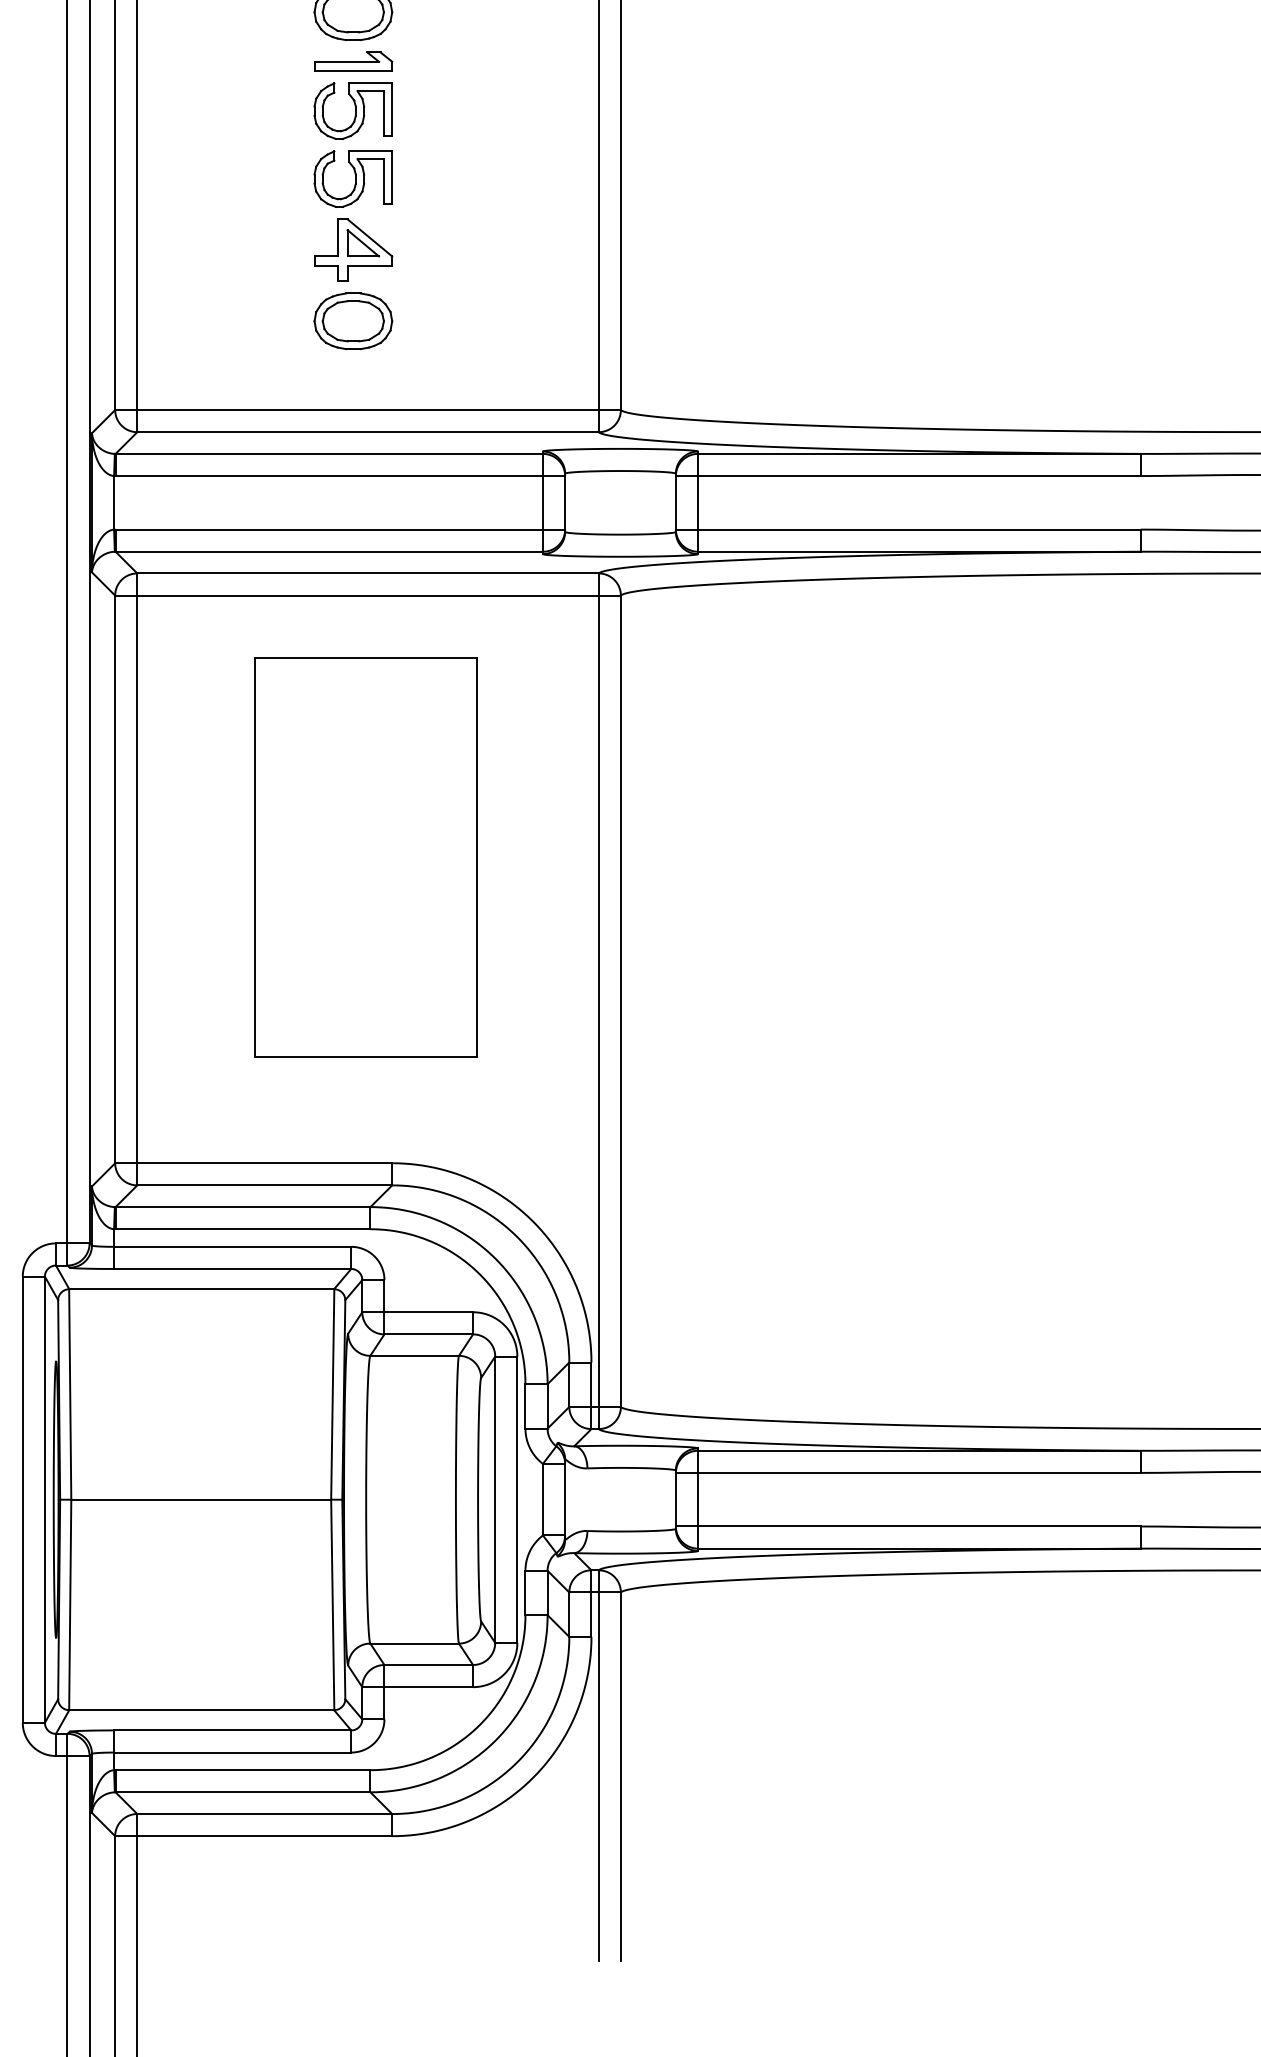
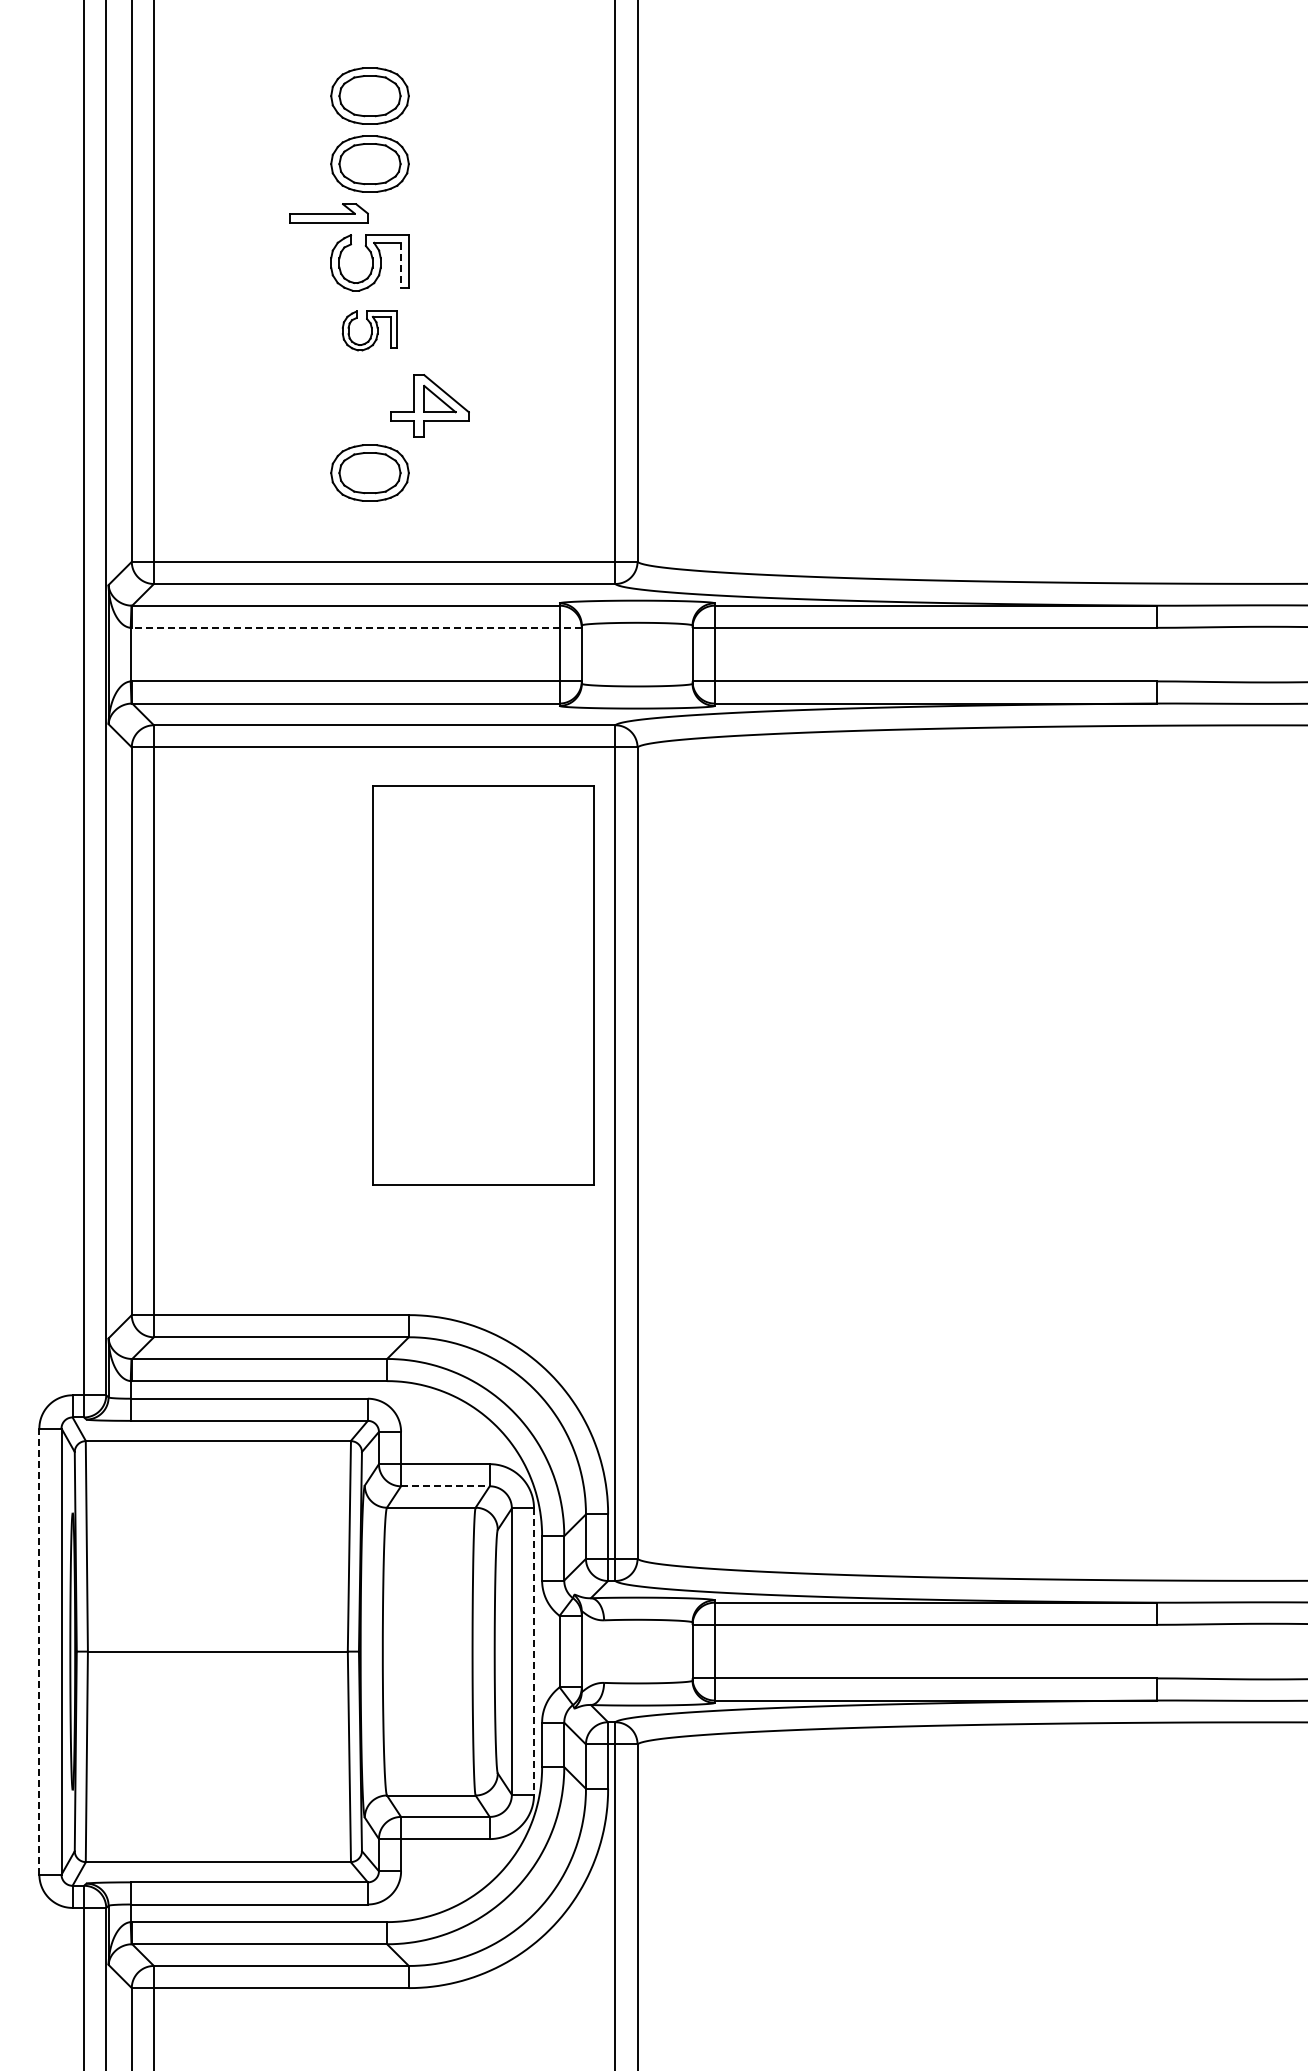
part: (352, 61) -> (328, 213), moved
line: (383, 113) -> (400, 265), solid -> dashed
part: (352, 178) -> (369, 330), size x0.7
part: (352, 249) -> (429, 405), moved
line: (340, 475) -> (357, 627), solid -> dashed
part: (365, 857) -> (483, 985), moved
line: (428, 1334) -> (445, 1486), solid -> dashed
line: (22, 1499) -> (39, 1651), solid -> dashed
line: (517, 1500) -> (534, 1652), solid -> dashed

